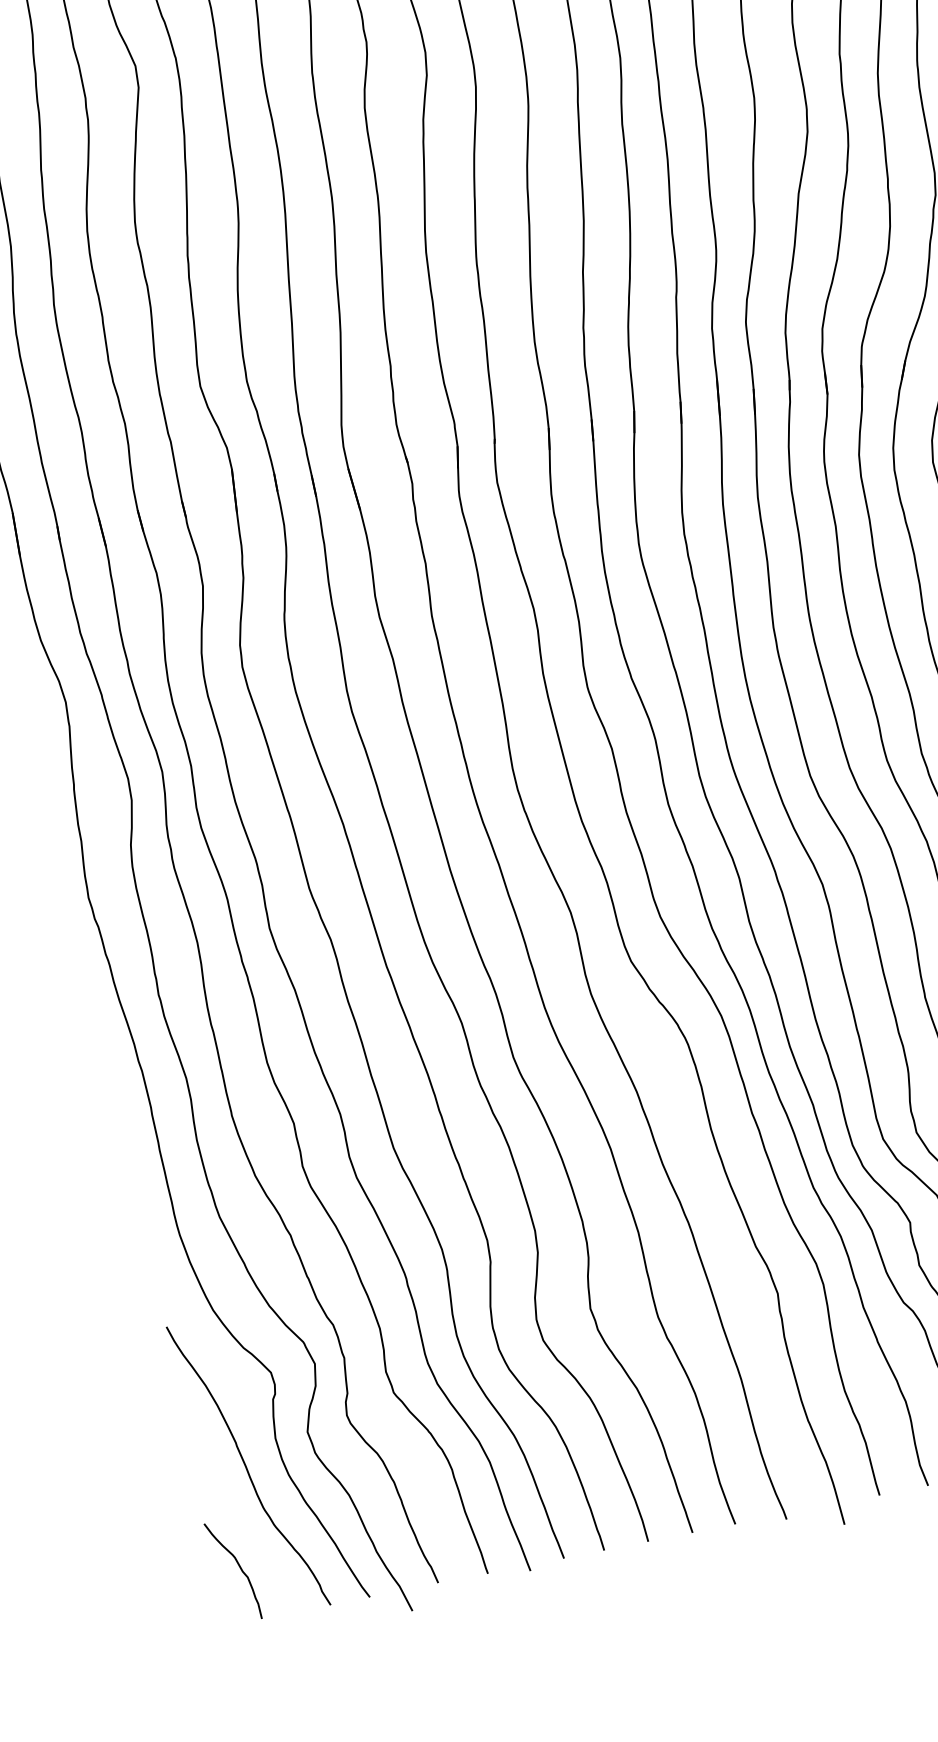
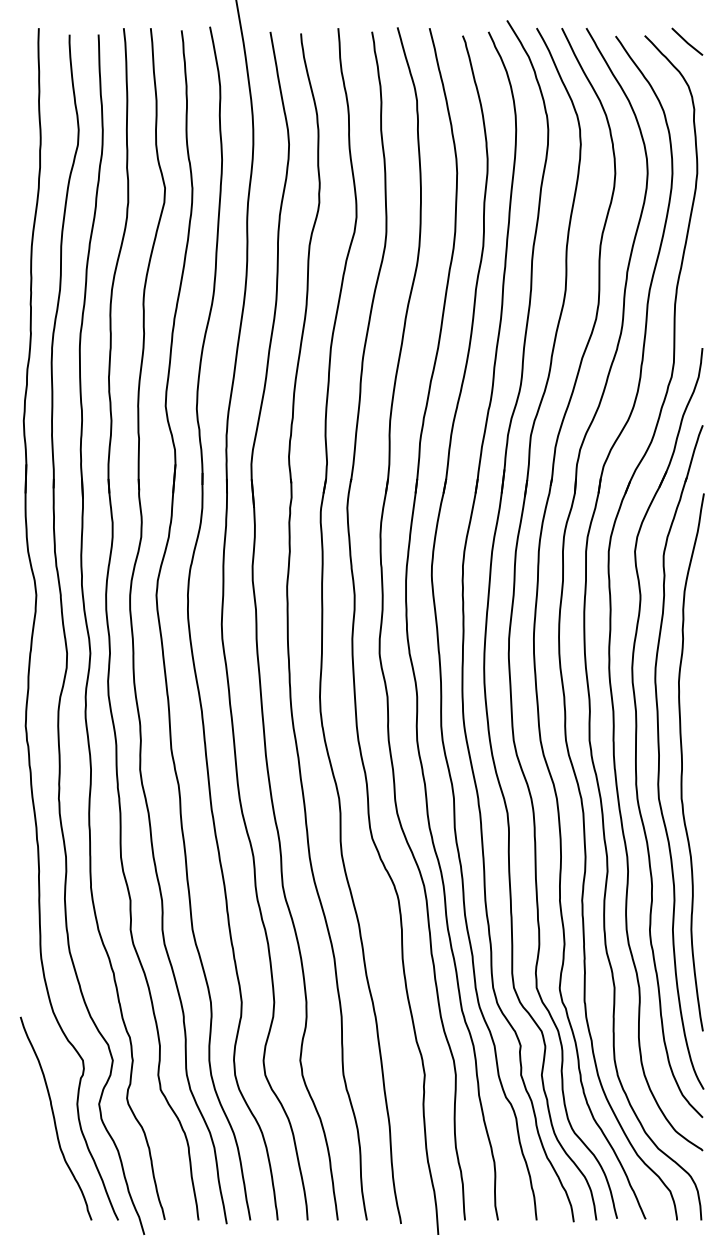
curve: (239, 1568) -> (36, 1184), removed

